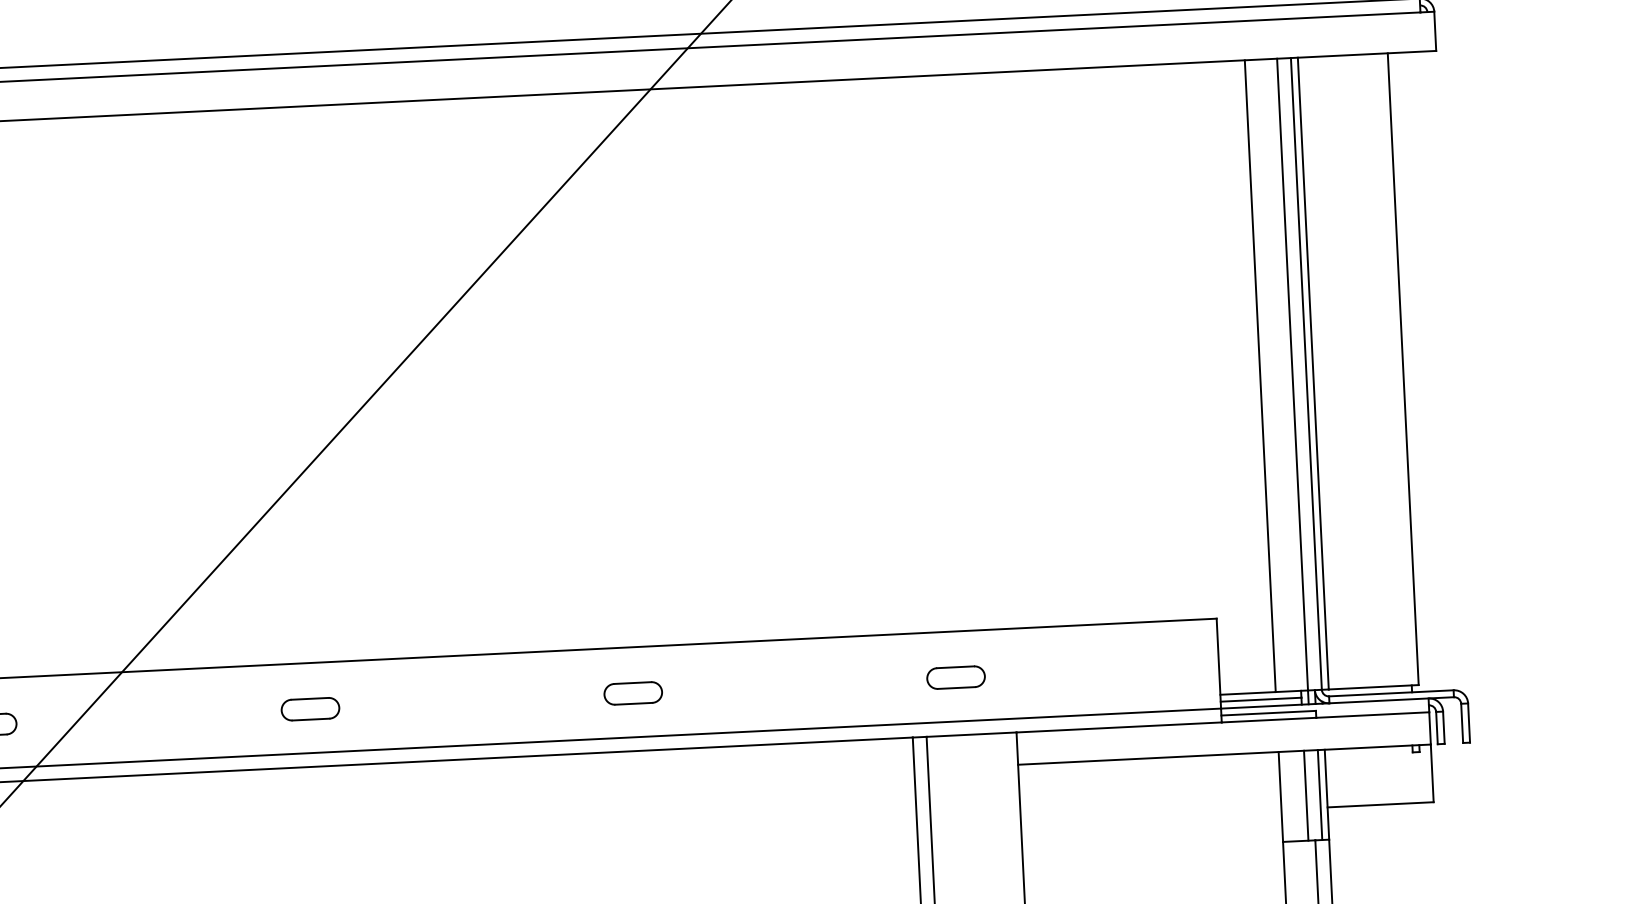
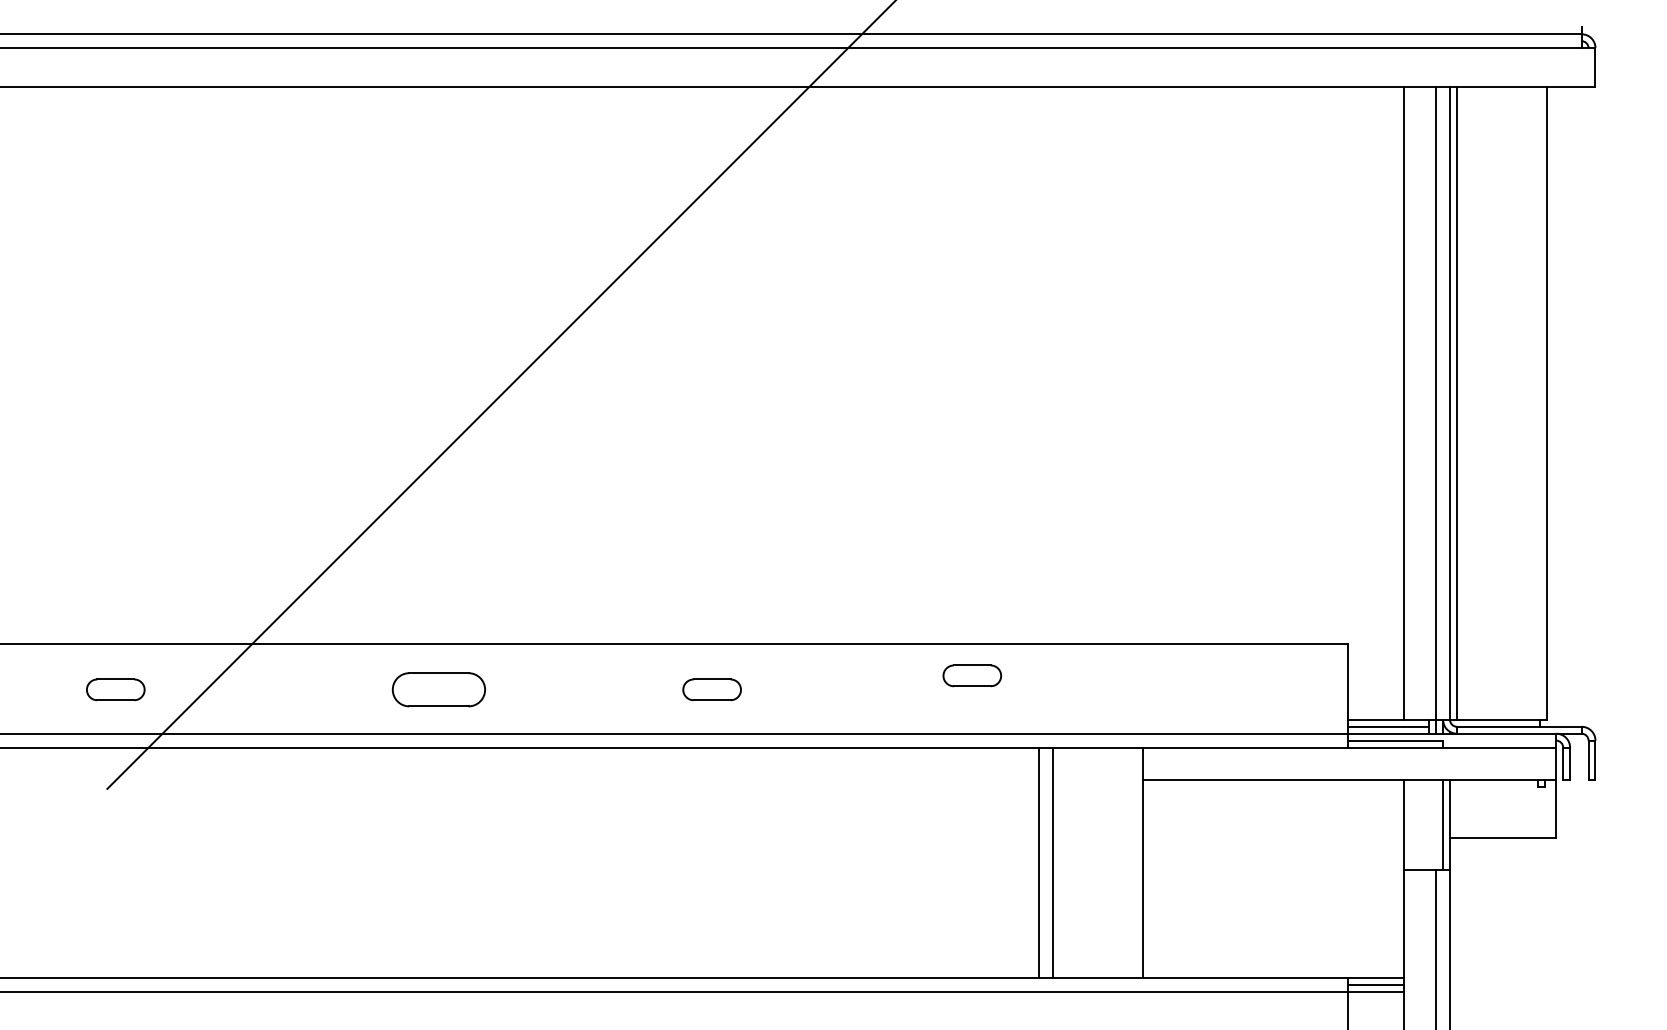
part: (956, 677) -> (972, 675), moved
part: (632, 693) -> (711, 689), moved
part: (310, 708) -> (438, 689), size x1.6
line: (1306, 795) -> (1429, 824), removed

